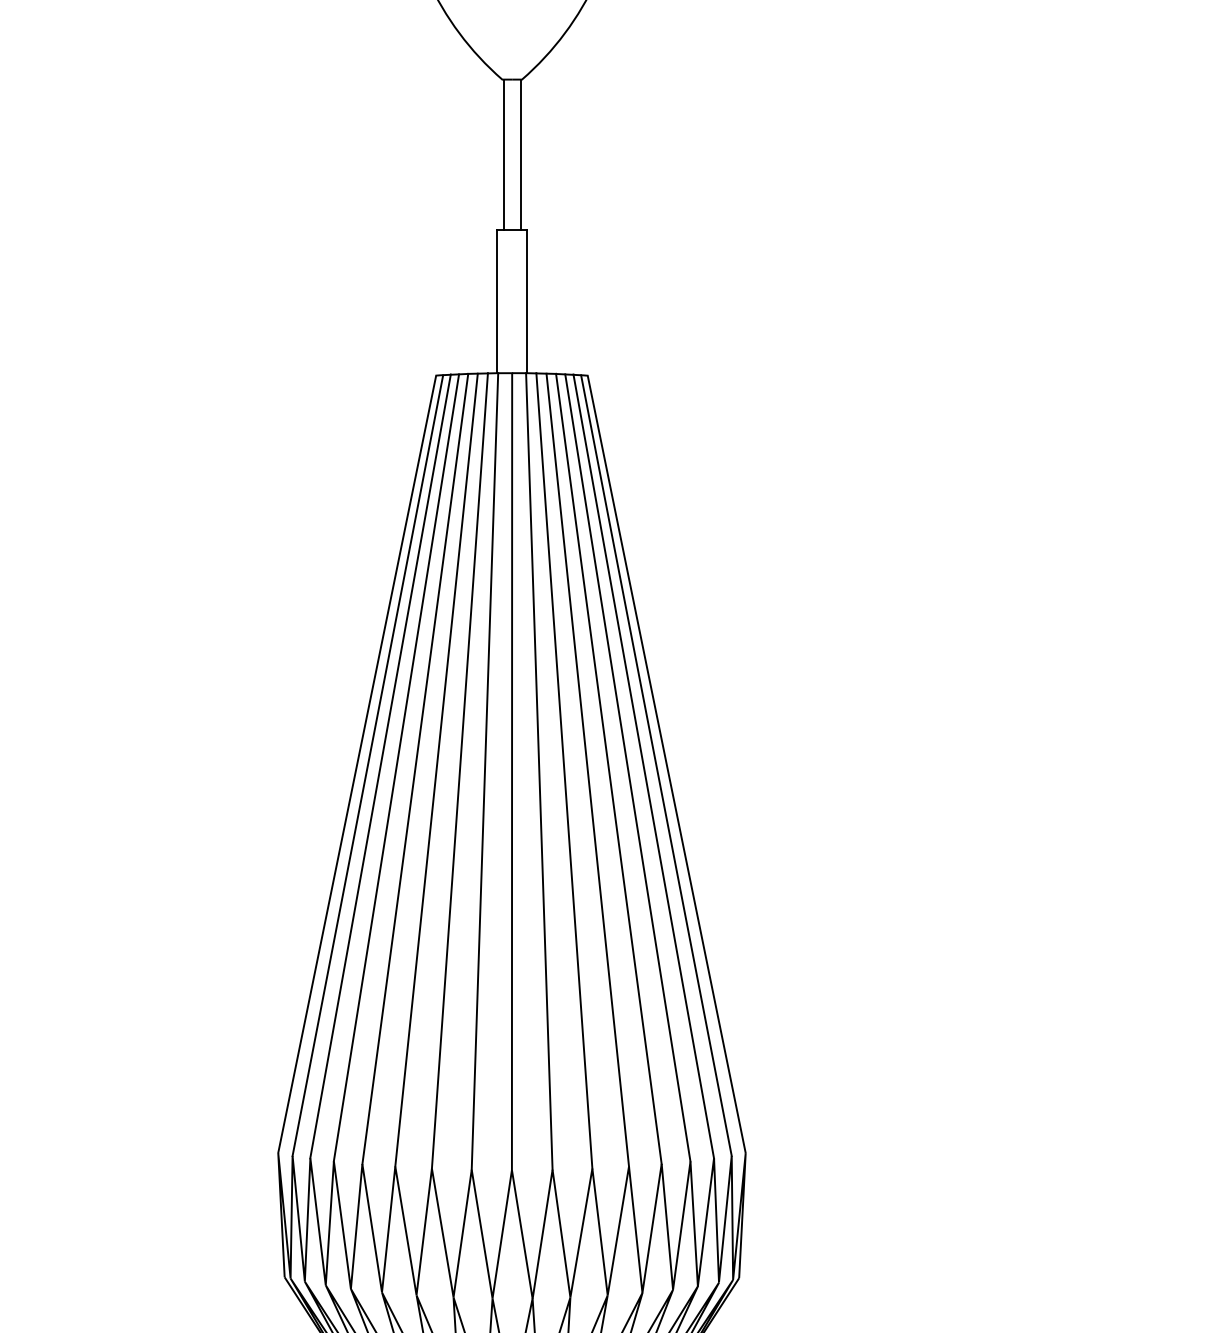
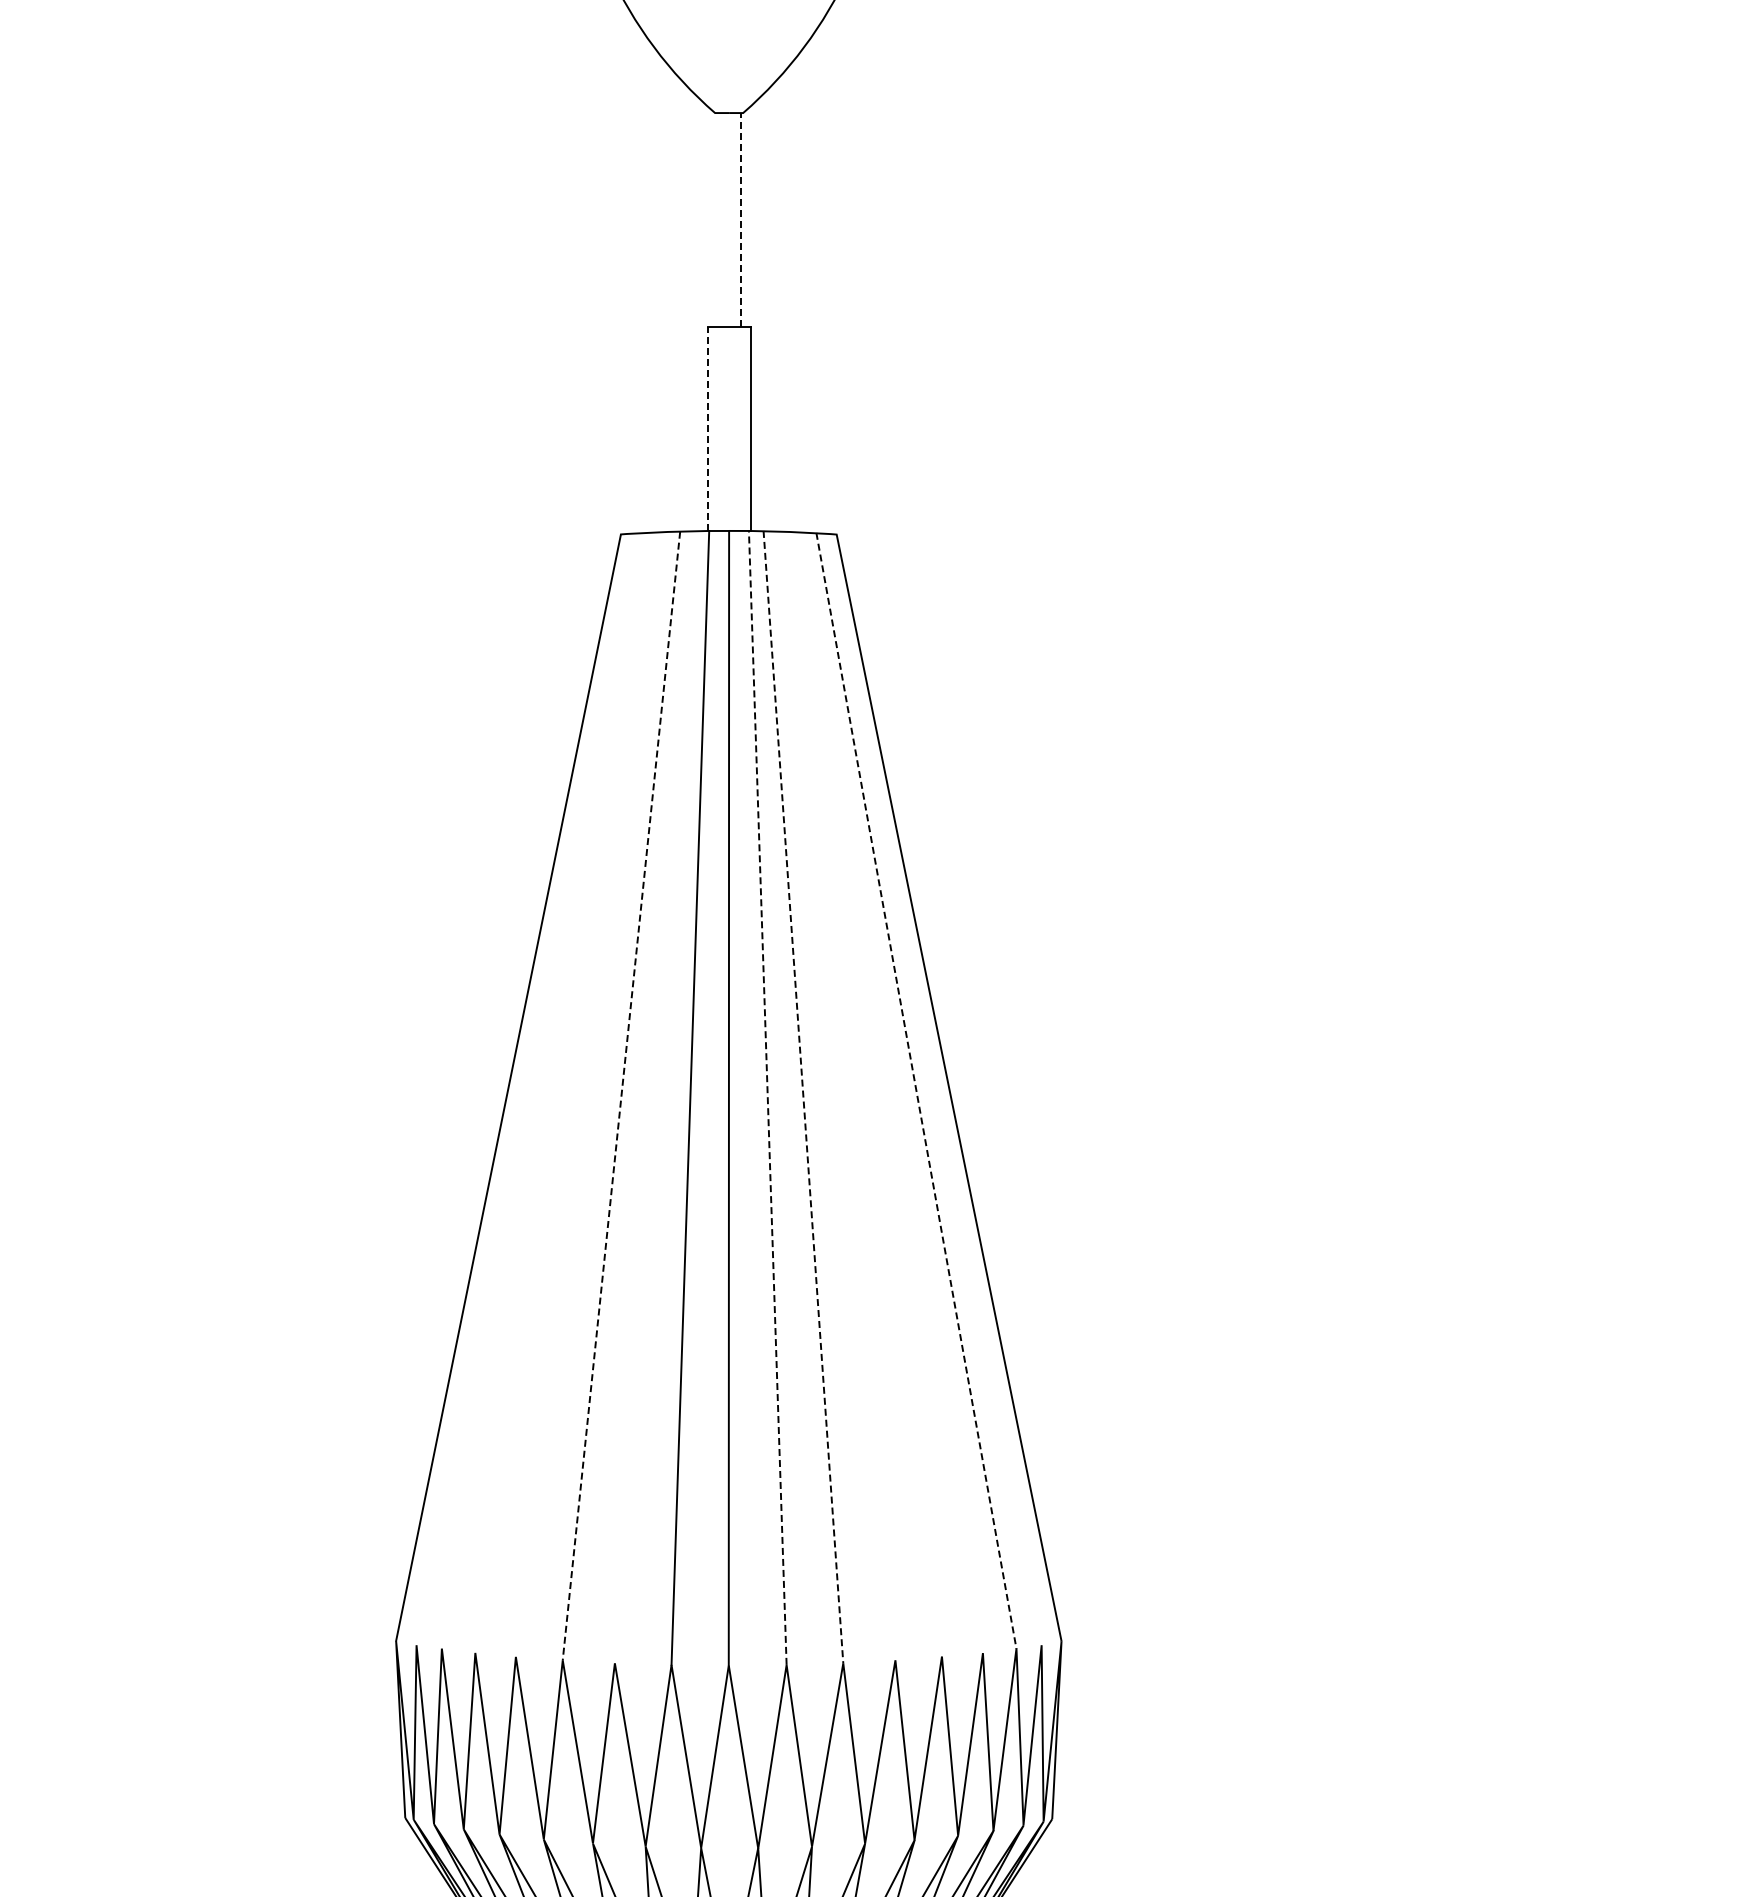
line: (520, 154) -> (741, 219), solid -> dashed
line: (503, 155) -> (716, 220), removed
line: (496, 301) -> (707, 429), solid -> dashed
line: (367, 765) -> (523, 1089), removed
line: (656, 765) -> (934, 1089), removed
line: (380, 766) -> (541, 1090), removed
line: (643, 766) -> (916, 1090), solid -> dashed
line: (396, 767) -> (564, 1092), removed
line: (627, 767) -> (893, 1092), removed
line: (414, 769) -> (590, 1094), removed
line: (587, 769) -> (836, 1095), removed
line: (608, 769) -> (866, 1094), removed
line: (436, 770) -> (621, 1096), solid -> dashed
line: (459, 770) -> (654, 1096), removed
line: (539, 771) -> (767, 1097), solid -> dashed
line: (564, 771) -> (803, 1097), solid -> dashed

